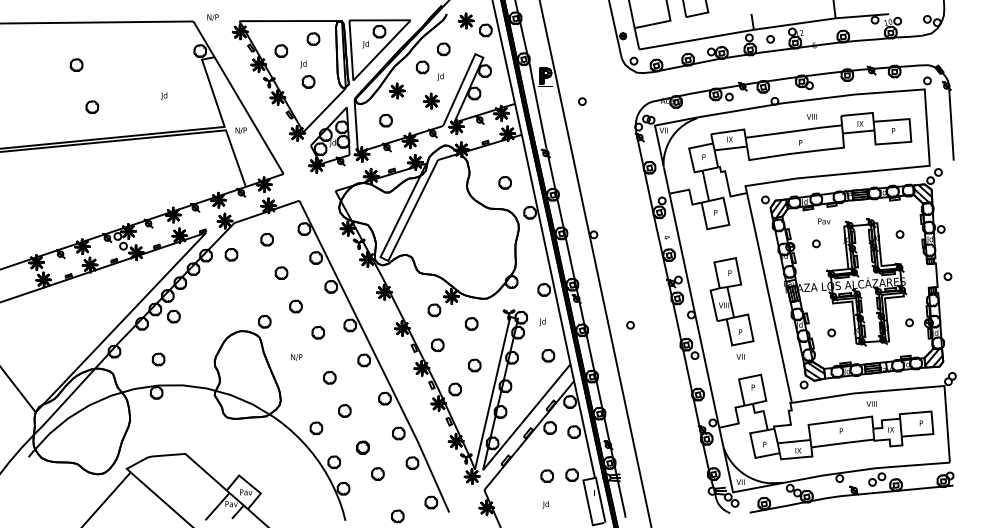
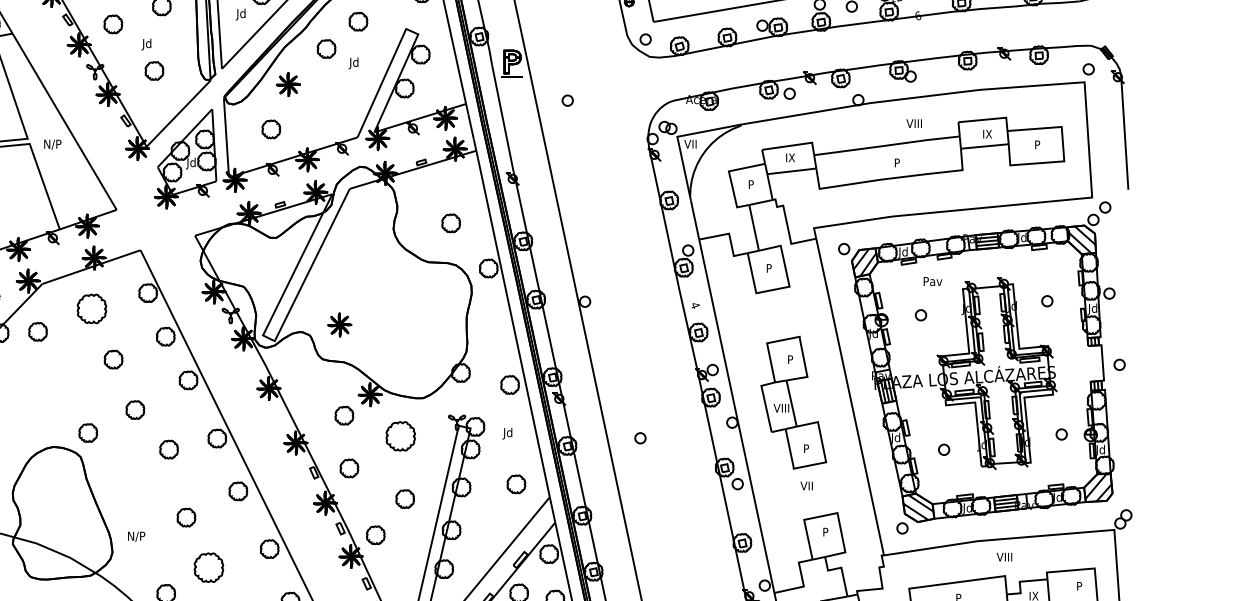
part: (431, 100) -> (339, 323), moved
part: (266, 239) -> (90, 308), size x1.6
part: (471, 323) -> (400, 435), size x1.6
text: (296, 357) -> (136, 536), moved
part: (344, 410) -> (208, 566), size x1.6

